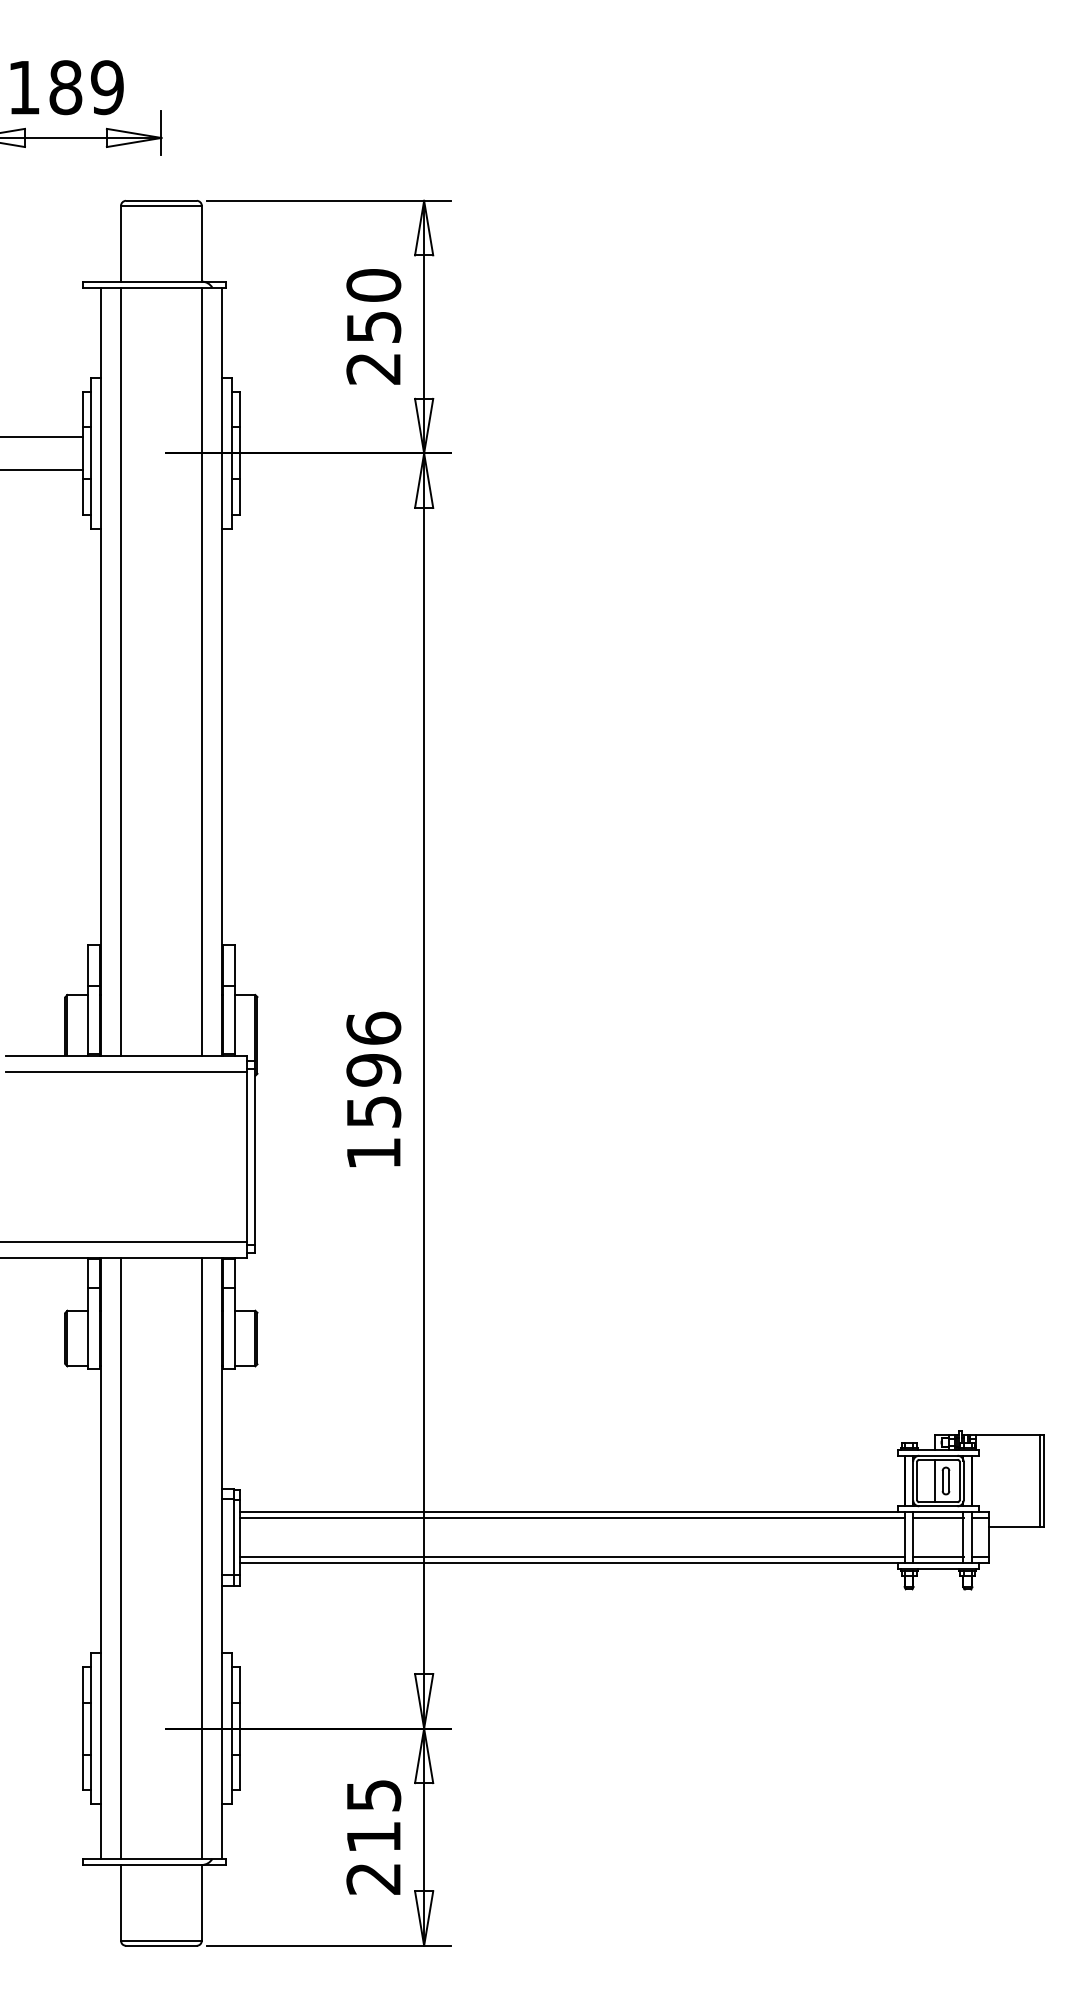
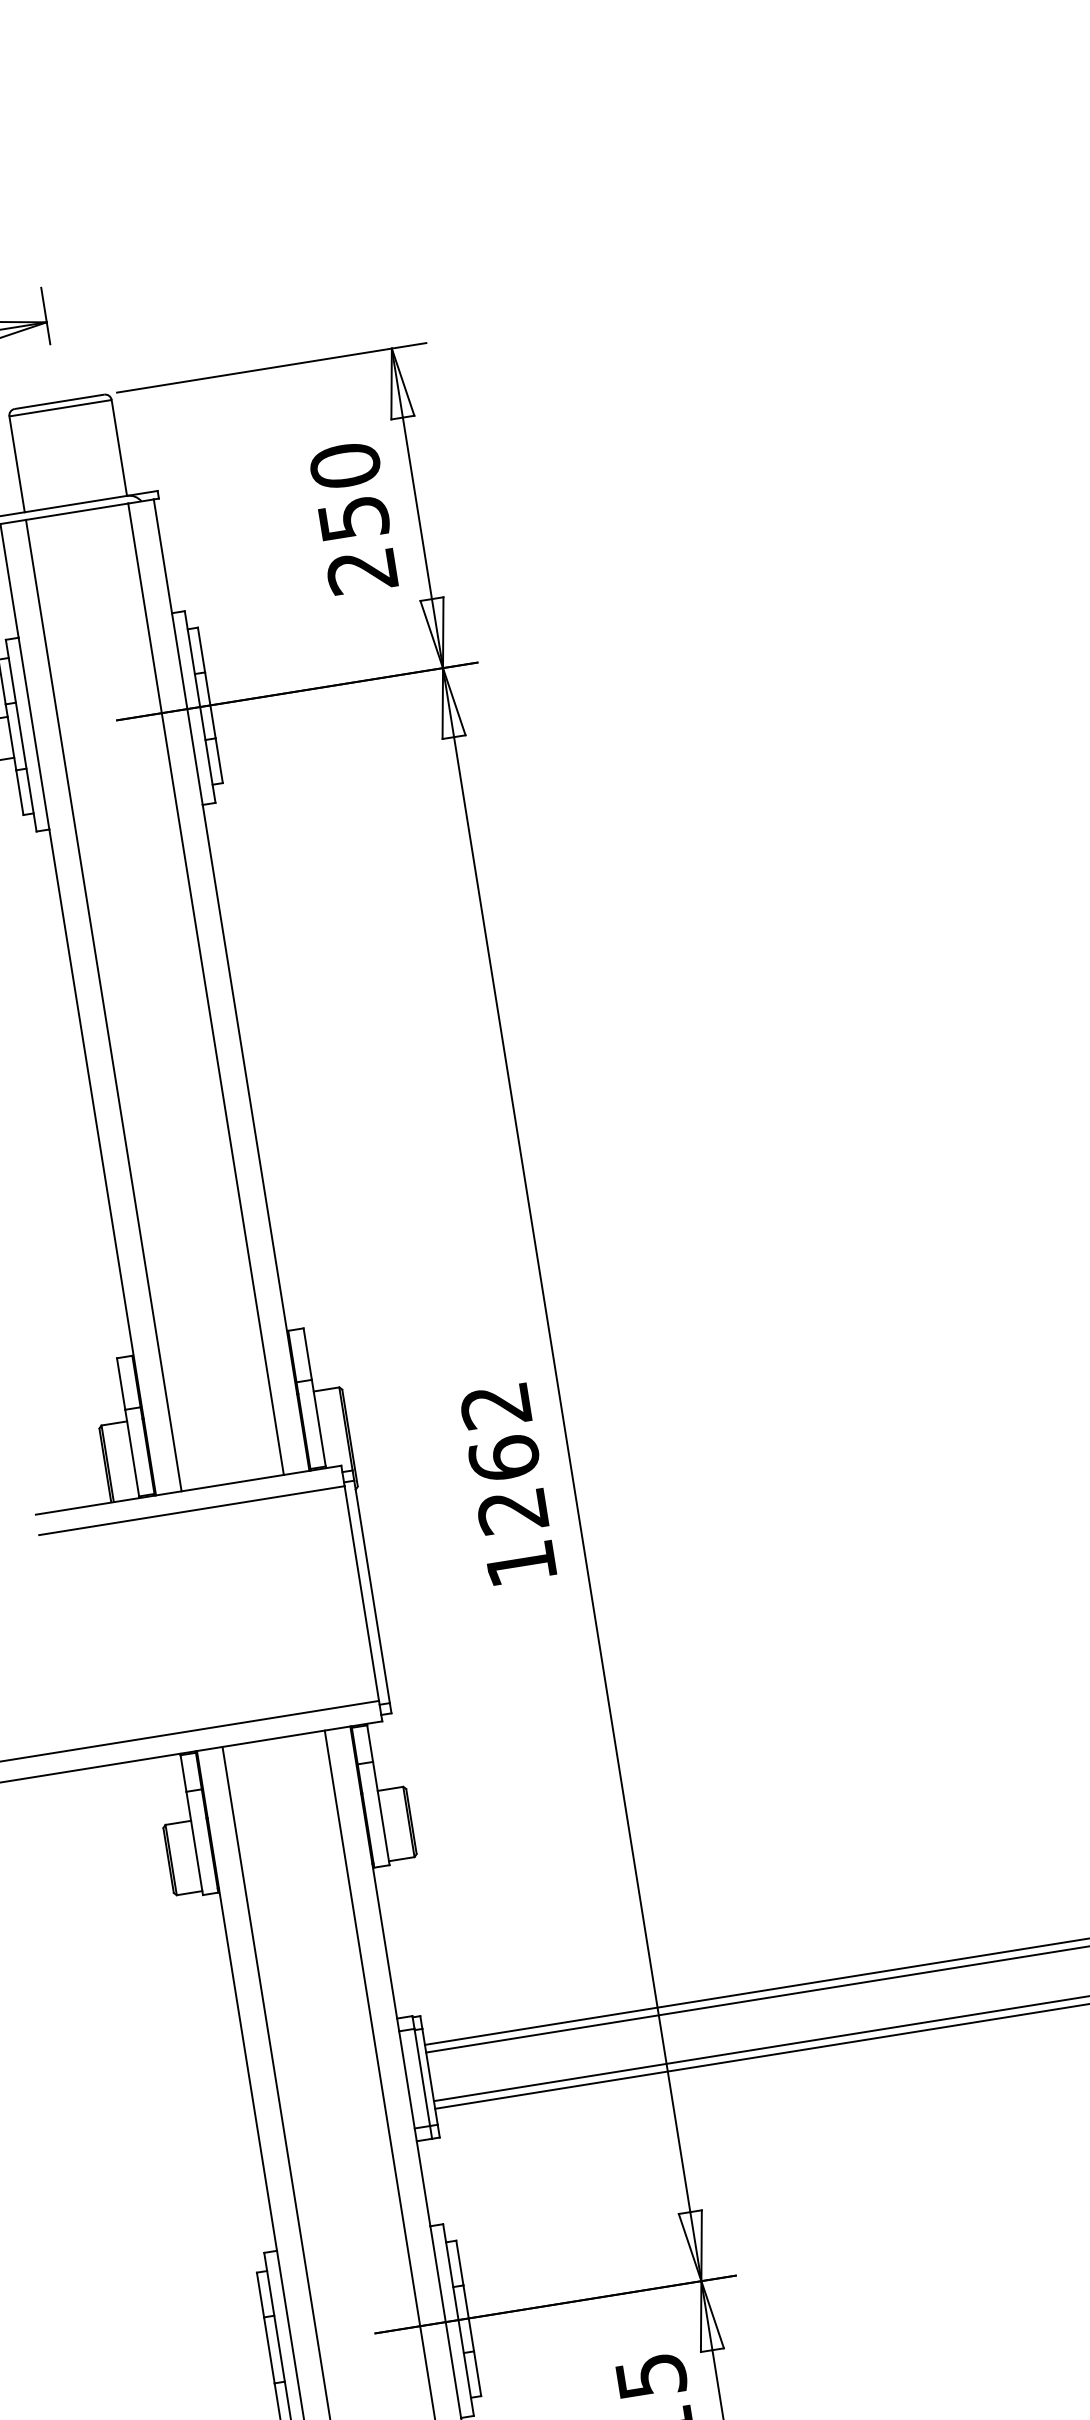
text: (373, 1069) -> (503, 1457), 1596 -> 1262

